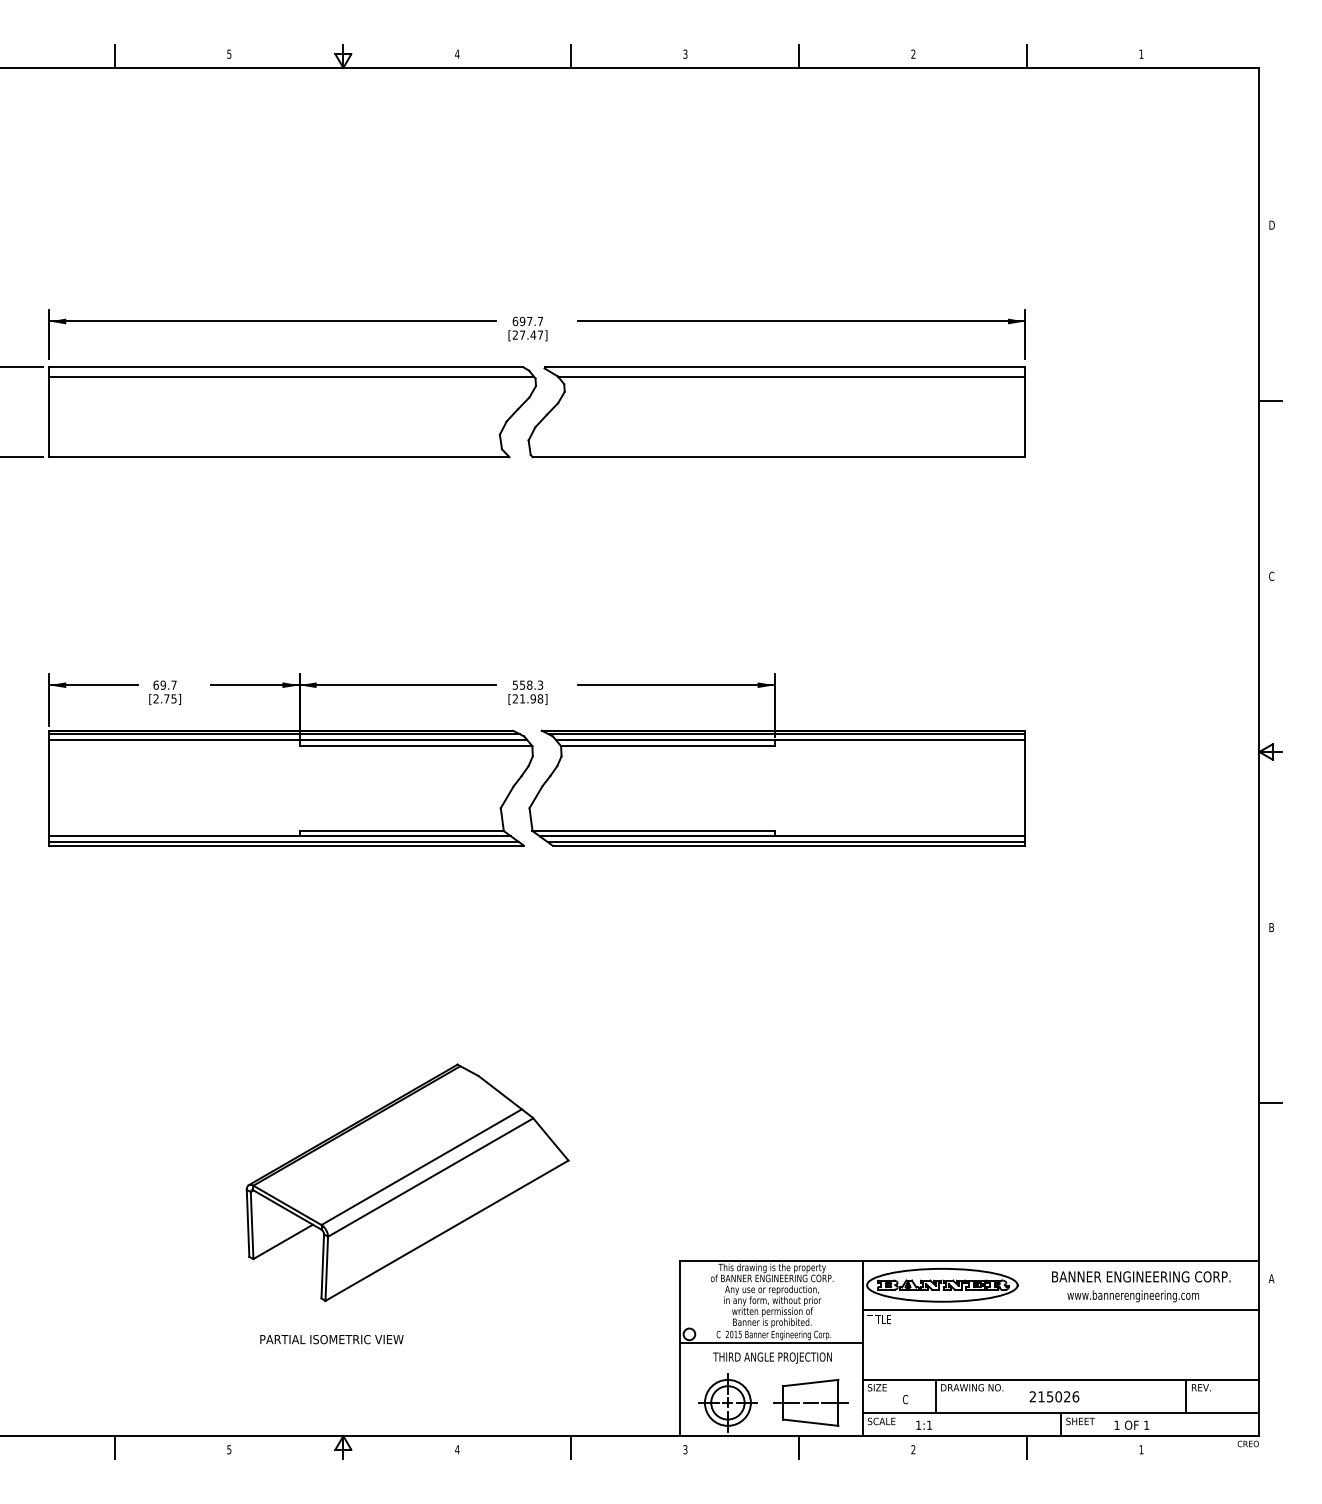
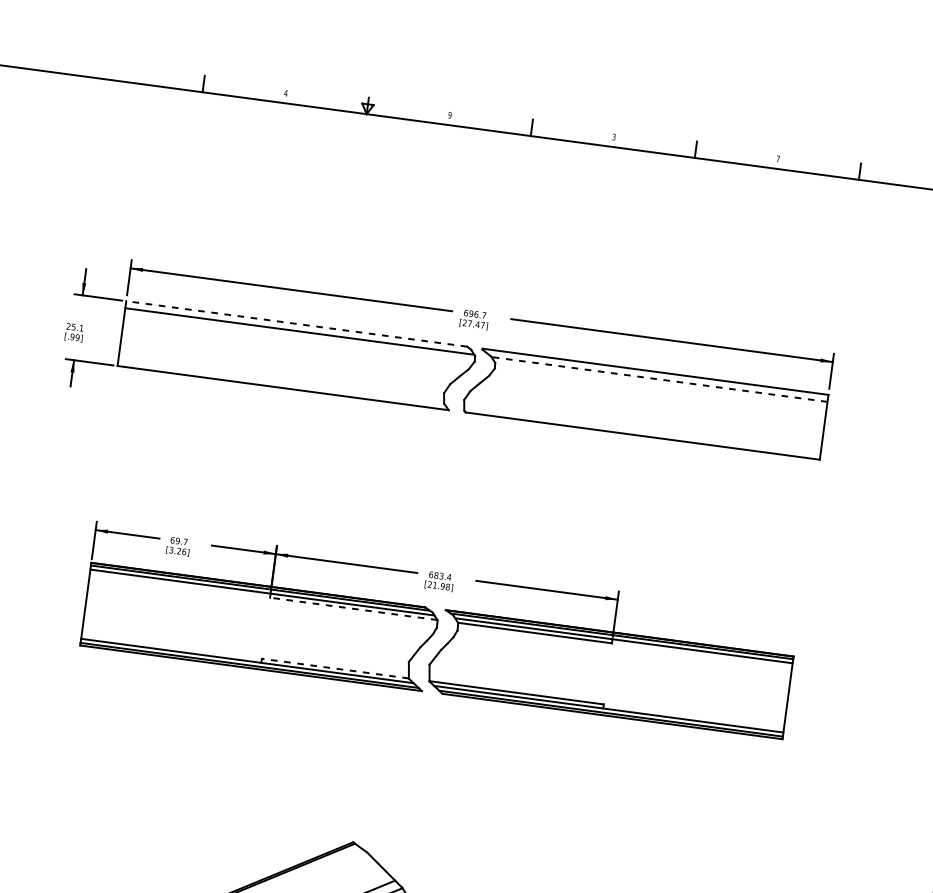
text: (229, 53) -> (286, 92), 5 -> 4
text: (457, 53) -> (450, 114), 4 -> 9
text: (913, 53) -> (778, 158), 2 -> 7
text: (529, 321) -> (476, 314), 697.7 -> 696.7
line: (286, 367) -> (297, 324), solid -> dashed
line: (791, 376) -> (659, 379), solid -> dashed
text: (527, 684) -> (439, 575), 558.3 -> 683.4
text: (164, 698) -> (177, 550), [2.75] -> [3.26]
line: (415, 745) -> (353, 608), solid -> dashed
line: (401, 830) -> (335, 668), solid -> dashed

